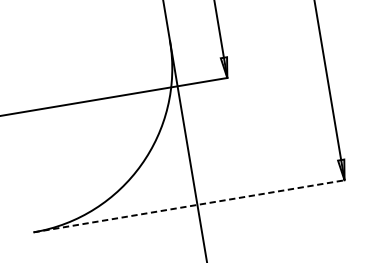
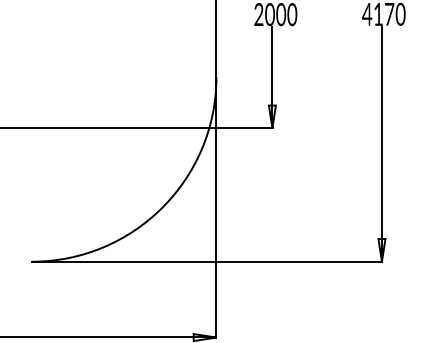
line: (189, 206) -> (207, 261), dashed -> solid

